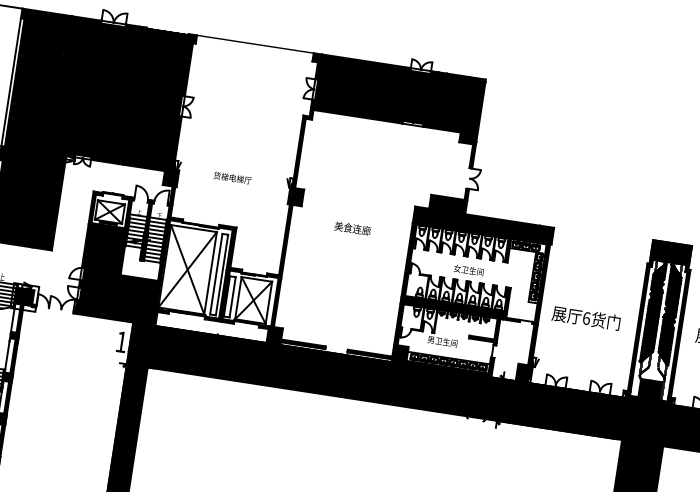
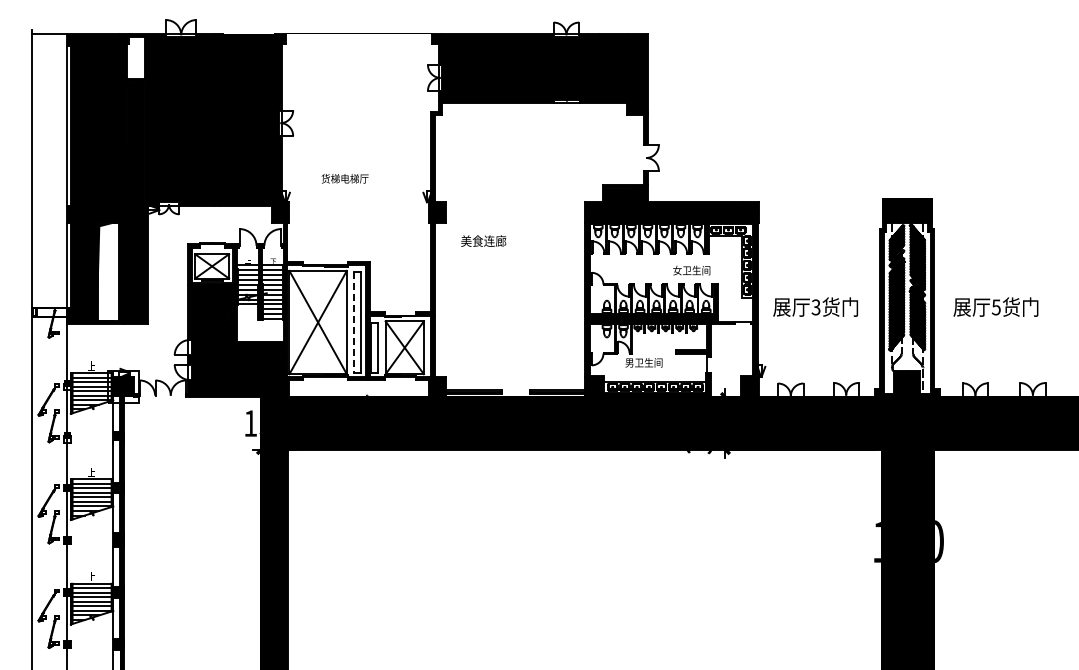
fill: (74, 36) -> (135, 57), removed
text: (232, 177) -> (344, 178), moved
fill: (25, 203) -> (107, 271), removed
text: (352, 228) -> (483, 240), moved
text: (468, 270) -> (691, 270), moved
line: (216, 274) -> (354, 323), solid -> dashed
text: (586, 318) -> (815, 307), 6 -> 3

